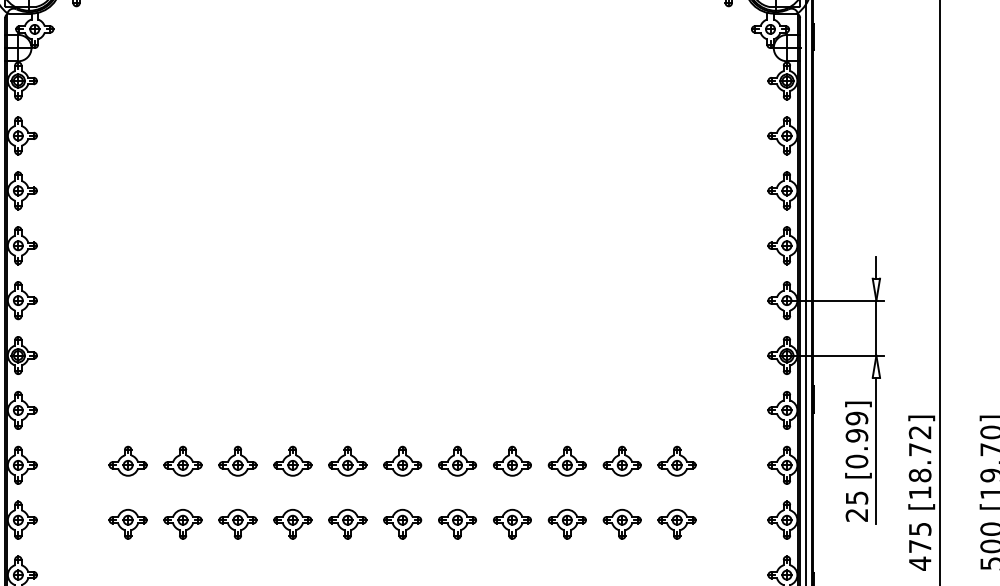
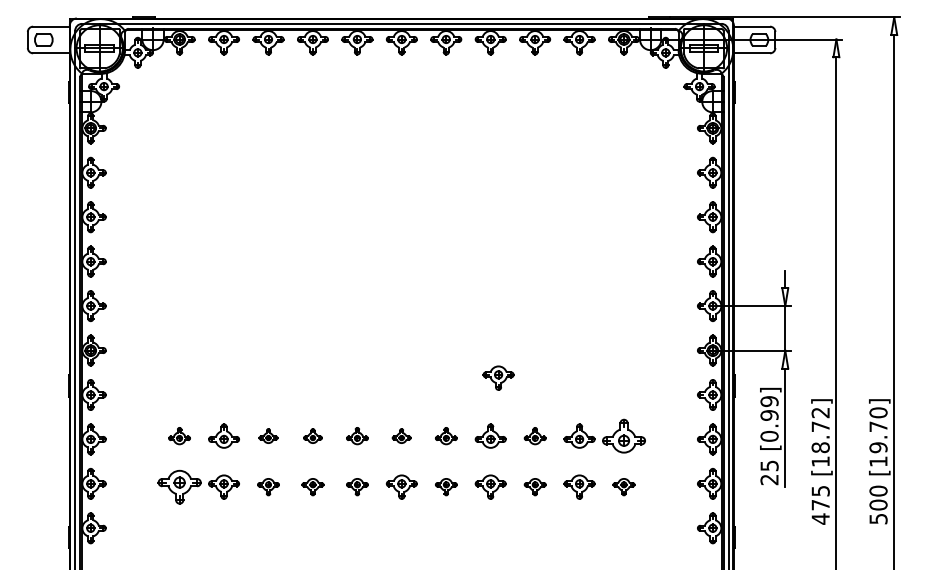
part: (522, 388) -> (498, 377), added
part: (127, 460) -> (179, 435), size x0.7
part: (237, 460) -> (268, 435), size x0.6
part: (292, 460) -> (312, 435), size x0.6
part: (347, 460) -> (357, 435), size x0.7
part: (402, 460) -> (401, 435), size x0.6
part: (457, 460) -> (446, 435), size x0.7
part: (567, 460) -> (535, 435), size x0.7
part: (676, 460) -> (623, 435), size x1.4
part: (127, 523) -> (179, 486), size x1.4
part: (237, 523) -> (268, 486), size x0.7
part: (292, 523) -> (312, 486), size x0.7
part: (347, 523) -> (357, 486), size x0.7
part: (457, 523) -> (446, 486), size x0.7
part: (567, 523) -> (535, 486), size x0.7
part: (676, 523) -> (623, 486), size x0.7

